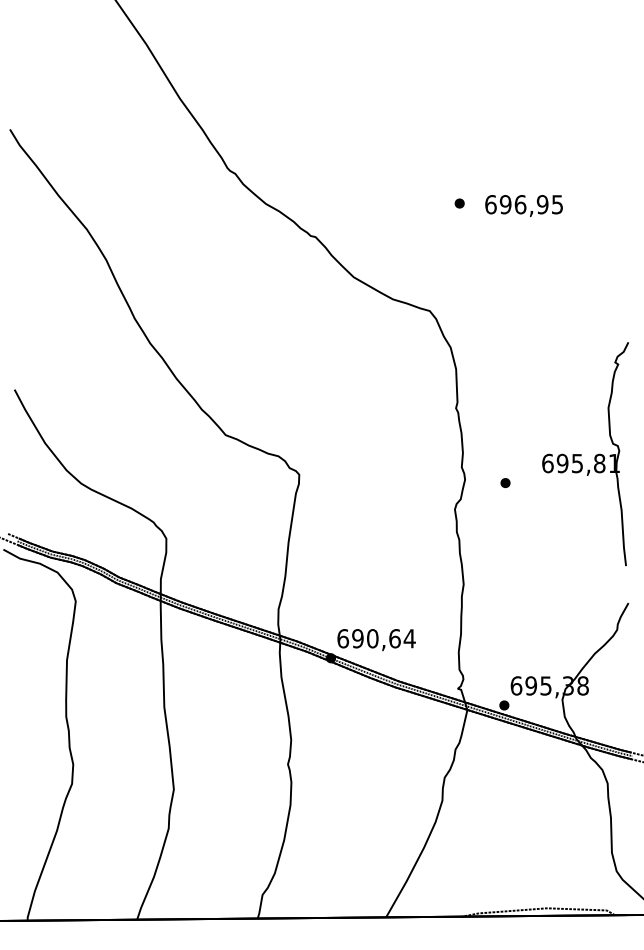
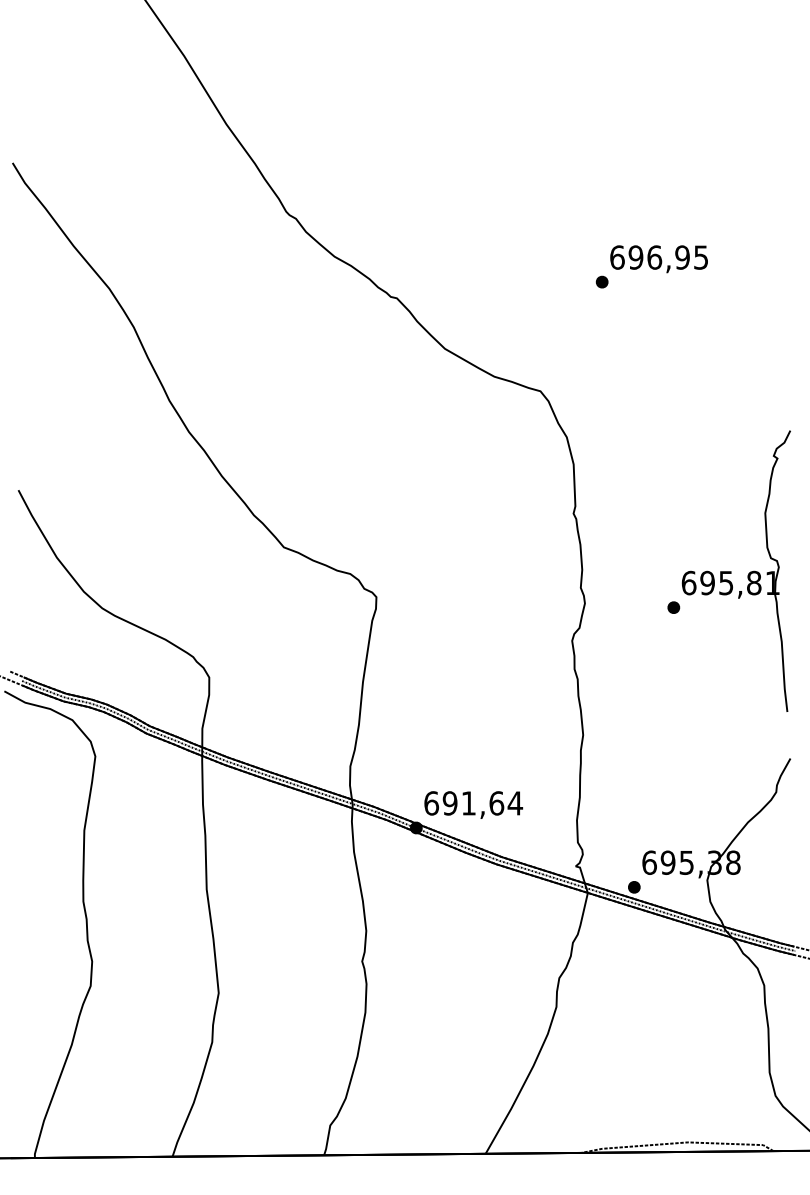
part: (459, 203) -> (601, 281), moved
part: (505, 482) -> (673, 607), moved
text: (372, 638) -> (468, 803), 690,64 -> 691,64

